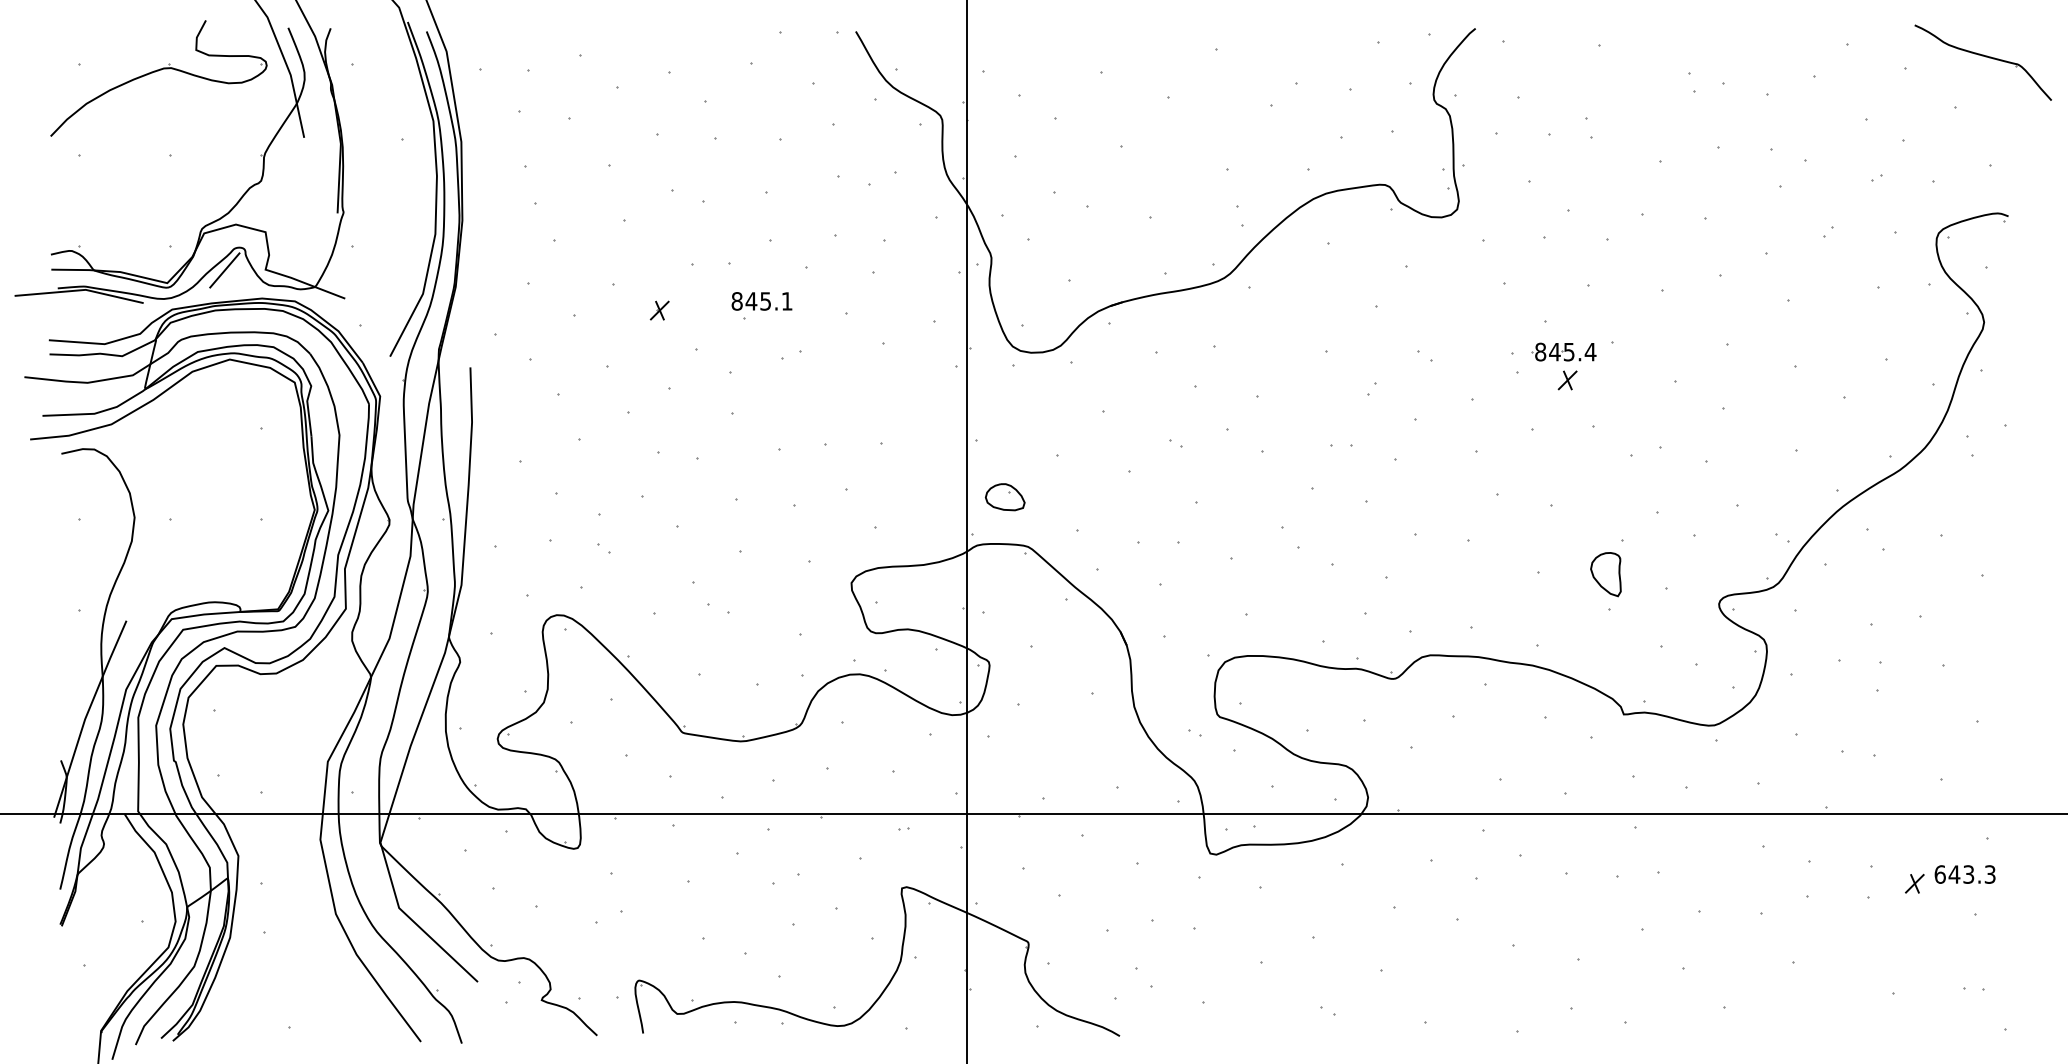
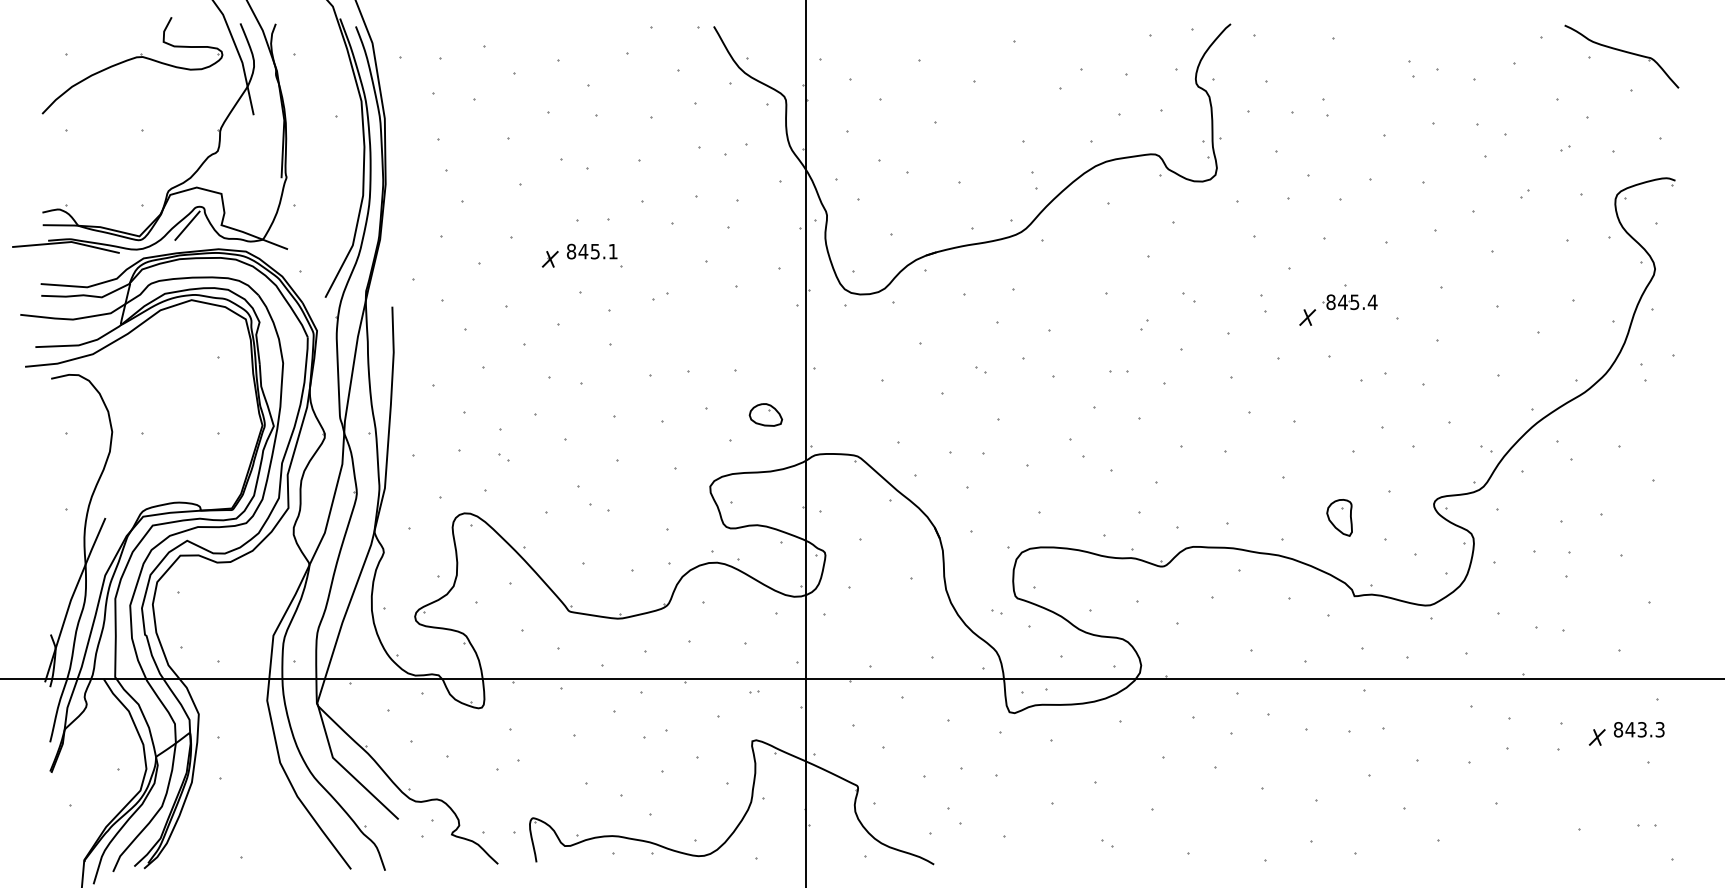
part: (1982, 62) -> (1621, 56), moved
text: (761, 301) -> (591, 251), moved
part: (1563, 351) -> (1350, 301), moved
part: (1004, 497) -> (765, 415), moved
part: (1605, 574) -> (1339, 517), moved
text: (1939, 874) -> (1617, 729), 643.3 -> 843.3

